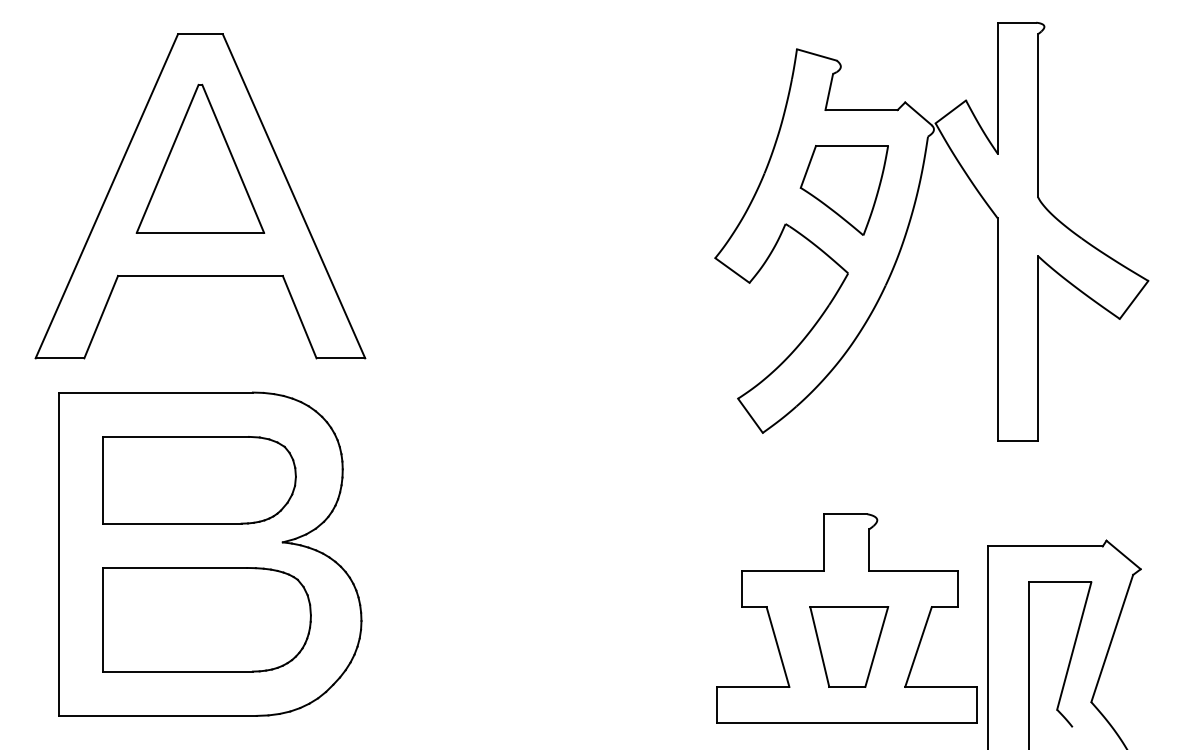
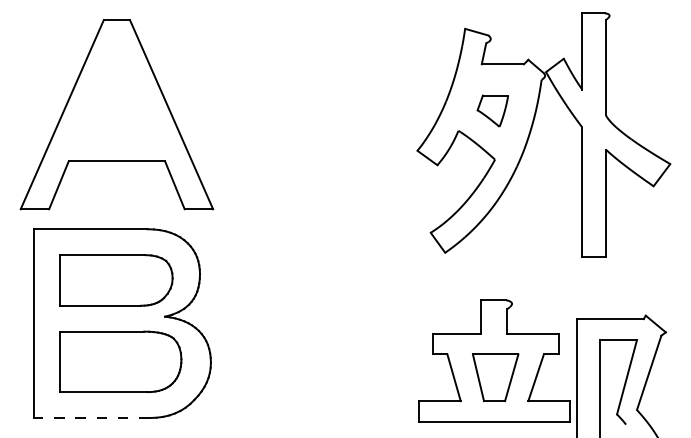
part: (199, 158) -> (116, 92), removed
part: (843, 189) -> (492, 110), size x0.6
line: (156, 716) -> (91, 418), solid -> dashed

